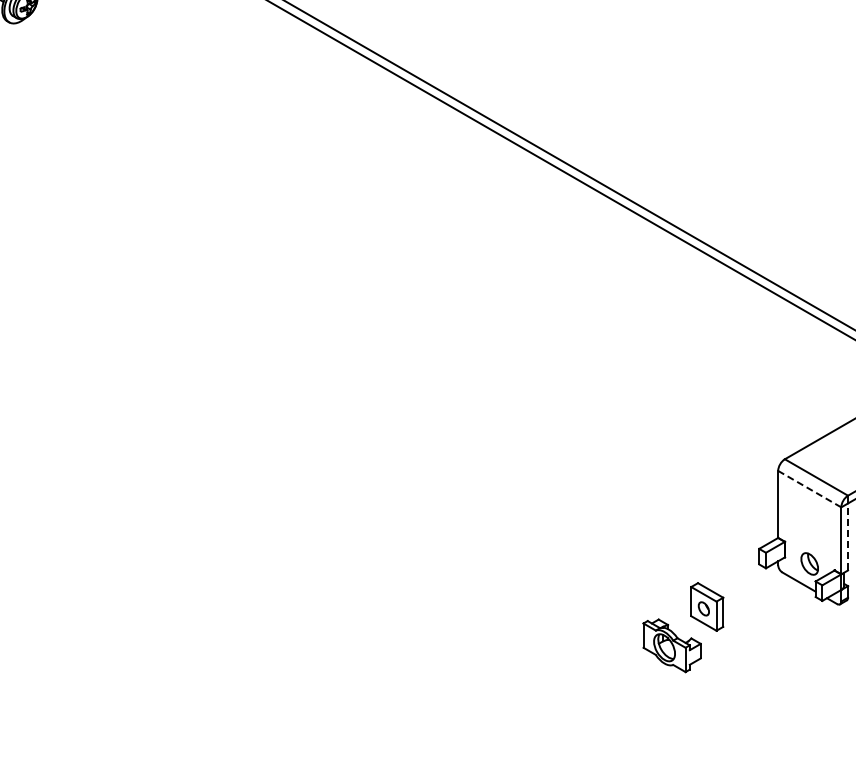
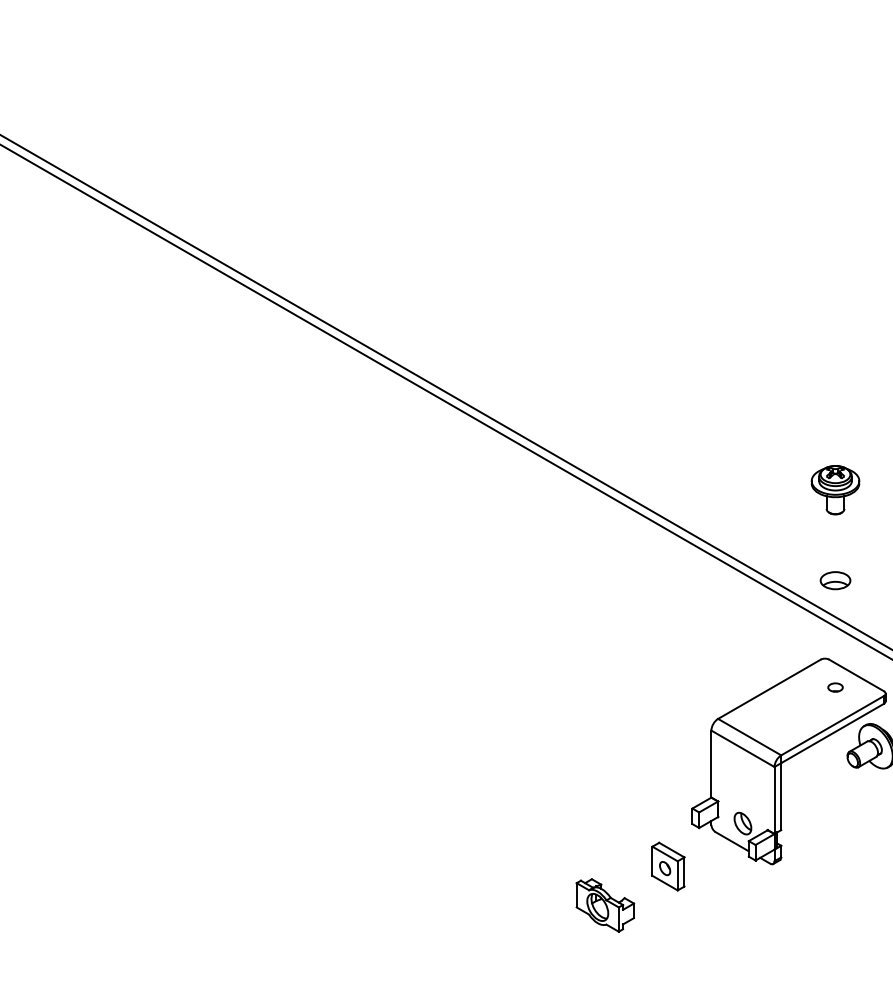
line: (809, 488) -> (742, 748), dashed -> solid
line: (848, 536) -> (781, 796), dashed -> solid
part: (707, 606) -> (668, 866), moved

